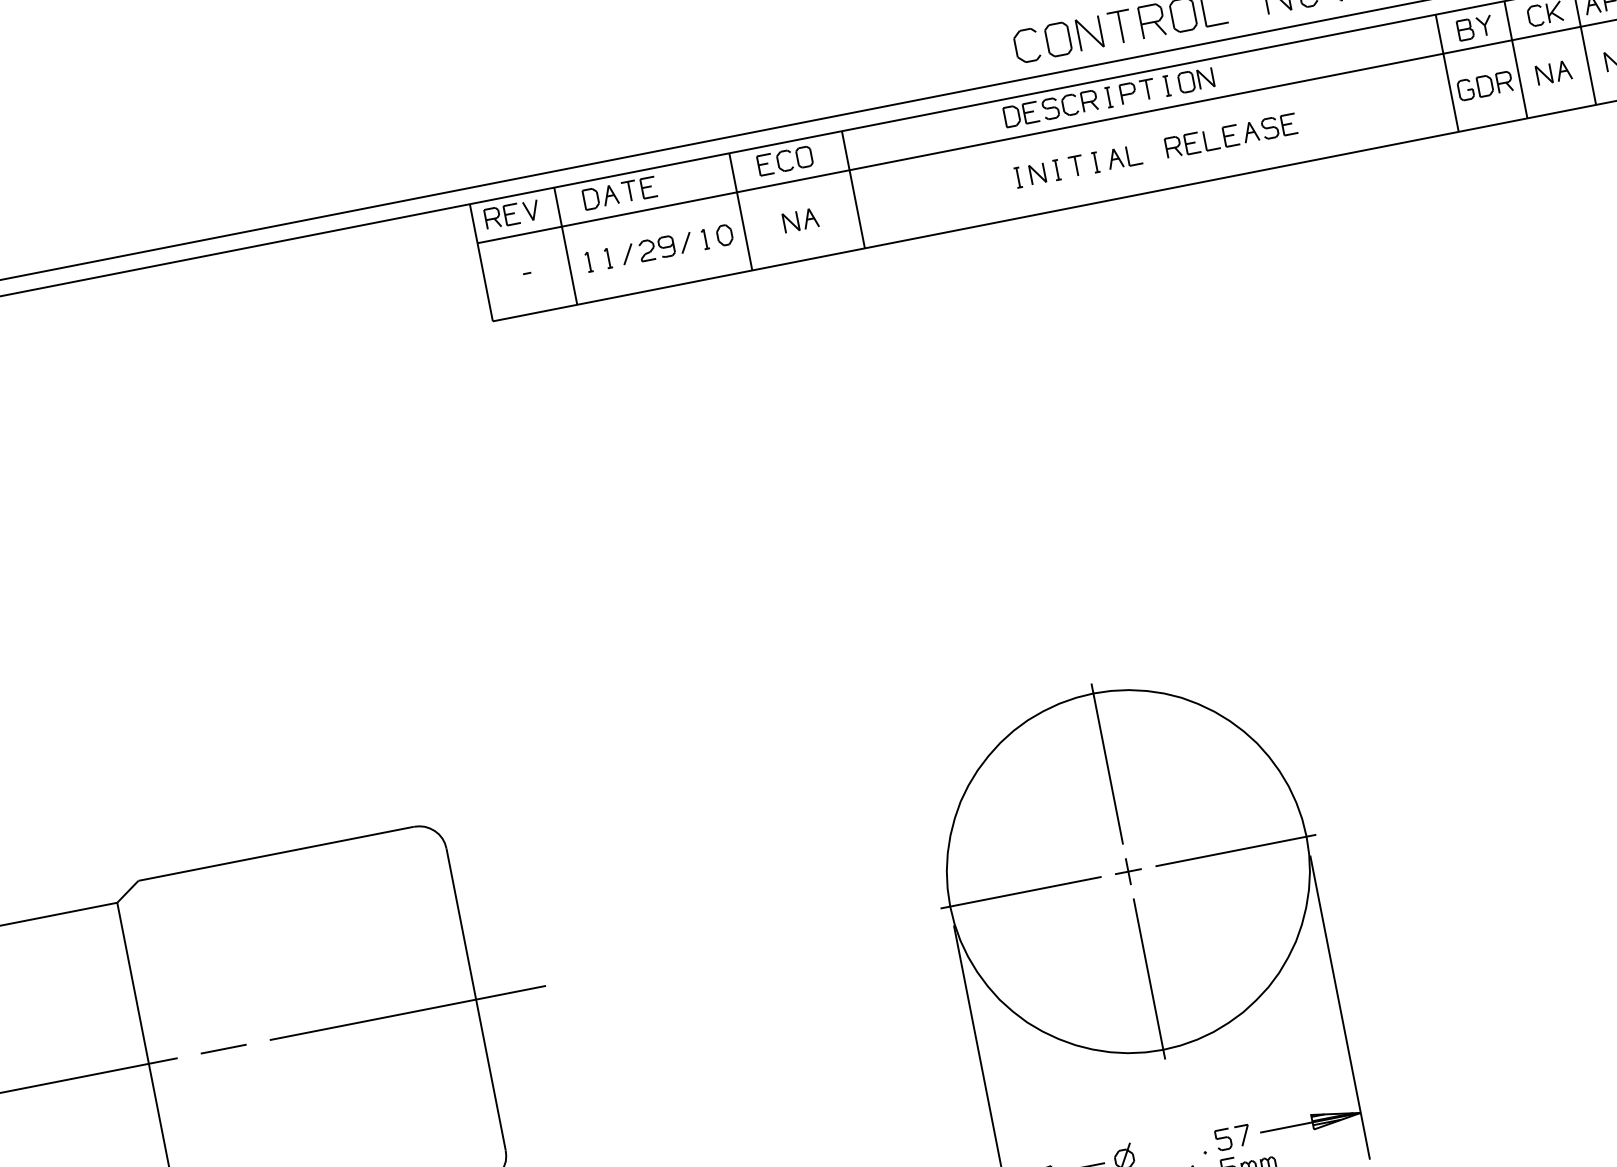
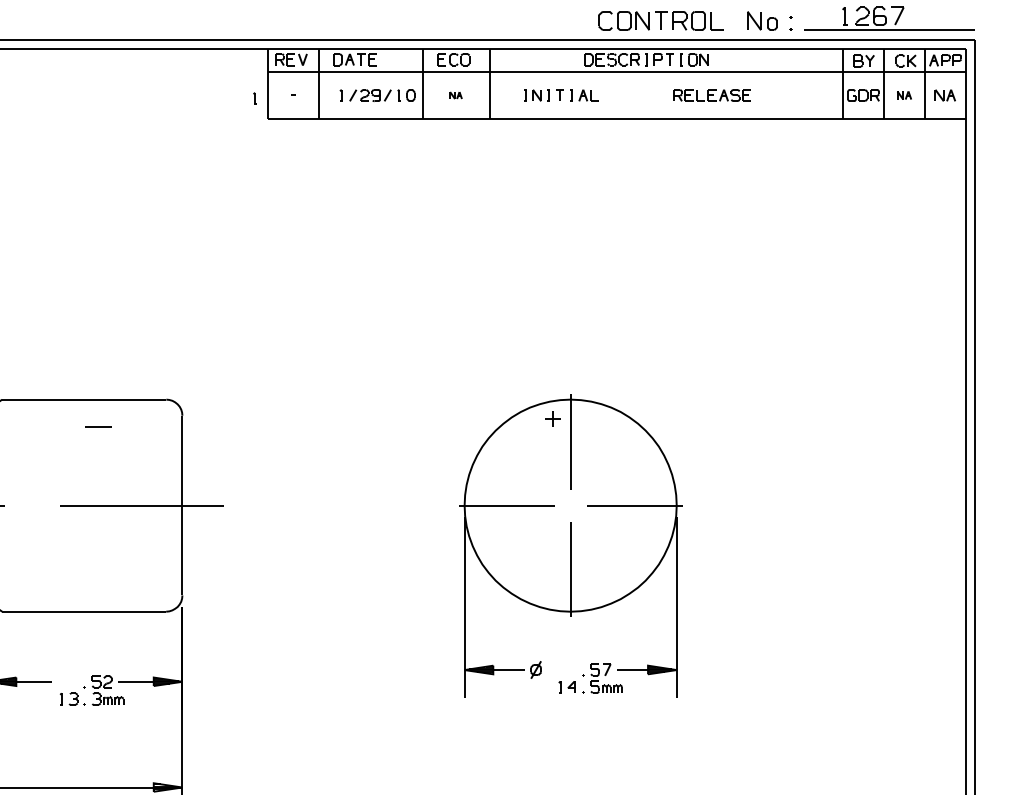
part: (1554, 72) -> (904, 95), size x0.7
part: (1078, 165) -> (561, 95), moved
part: (799, 220) -> (455, 95), size x0.6
line: (588, 262) -> (254, 98), moved
part: (1128, 871) -> (552, 418), moved
line: (224, 1048) -> (98, 426), moved

